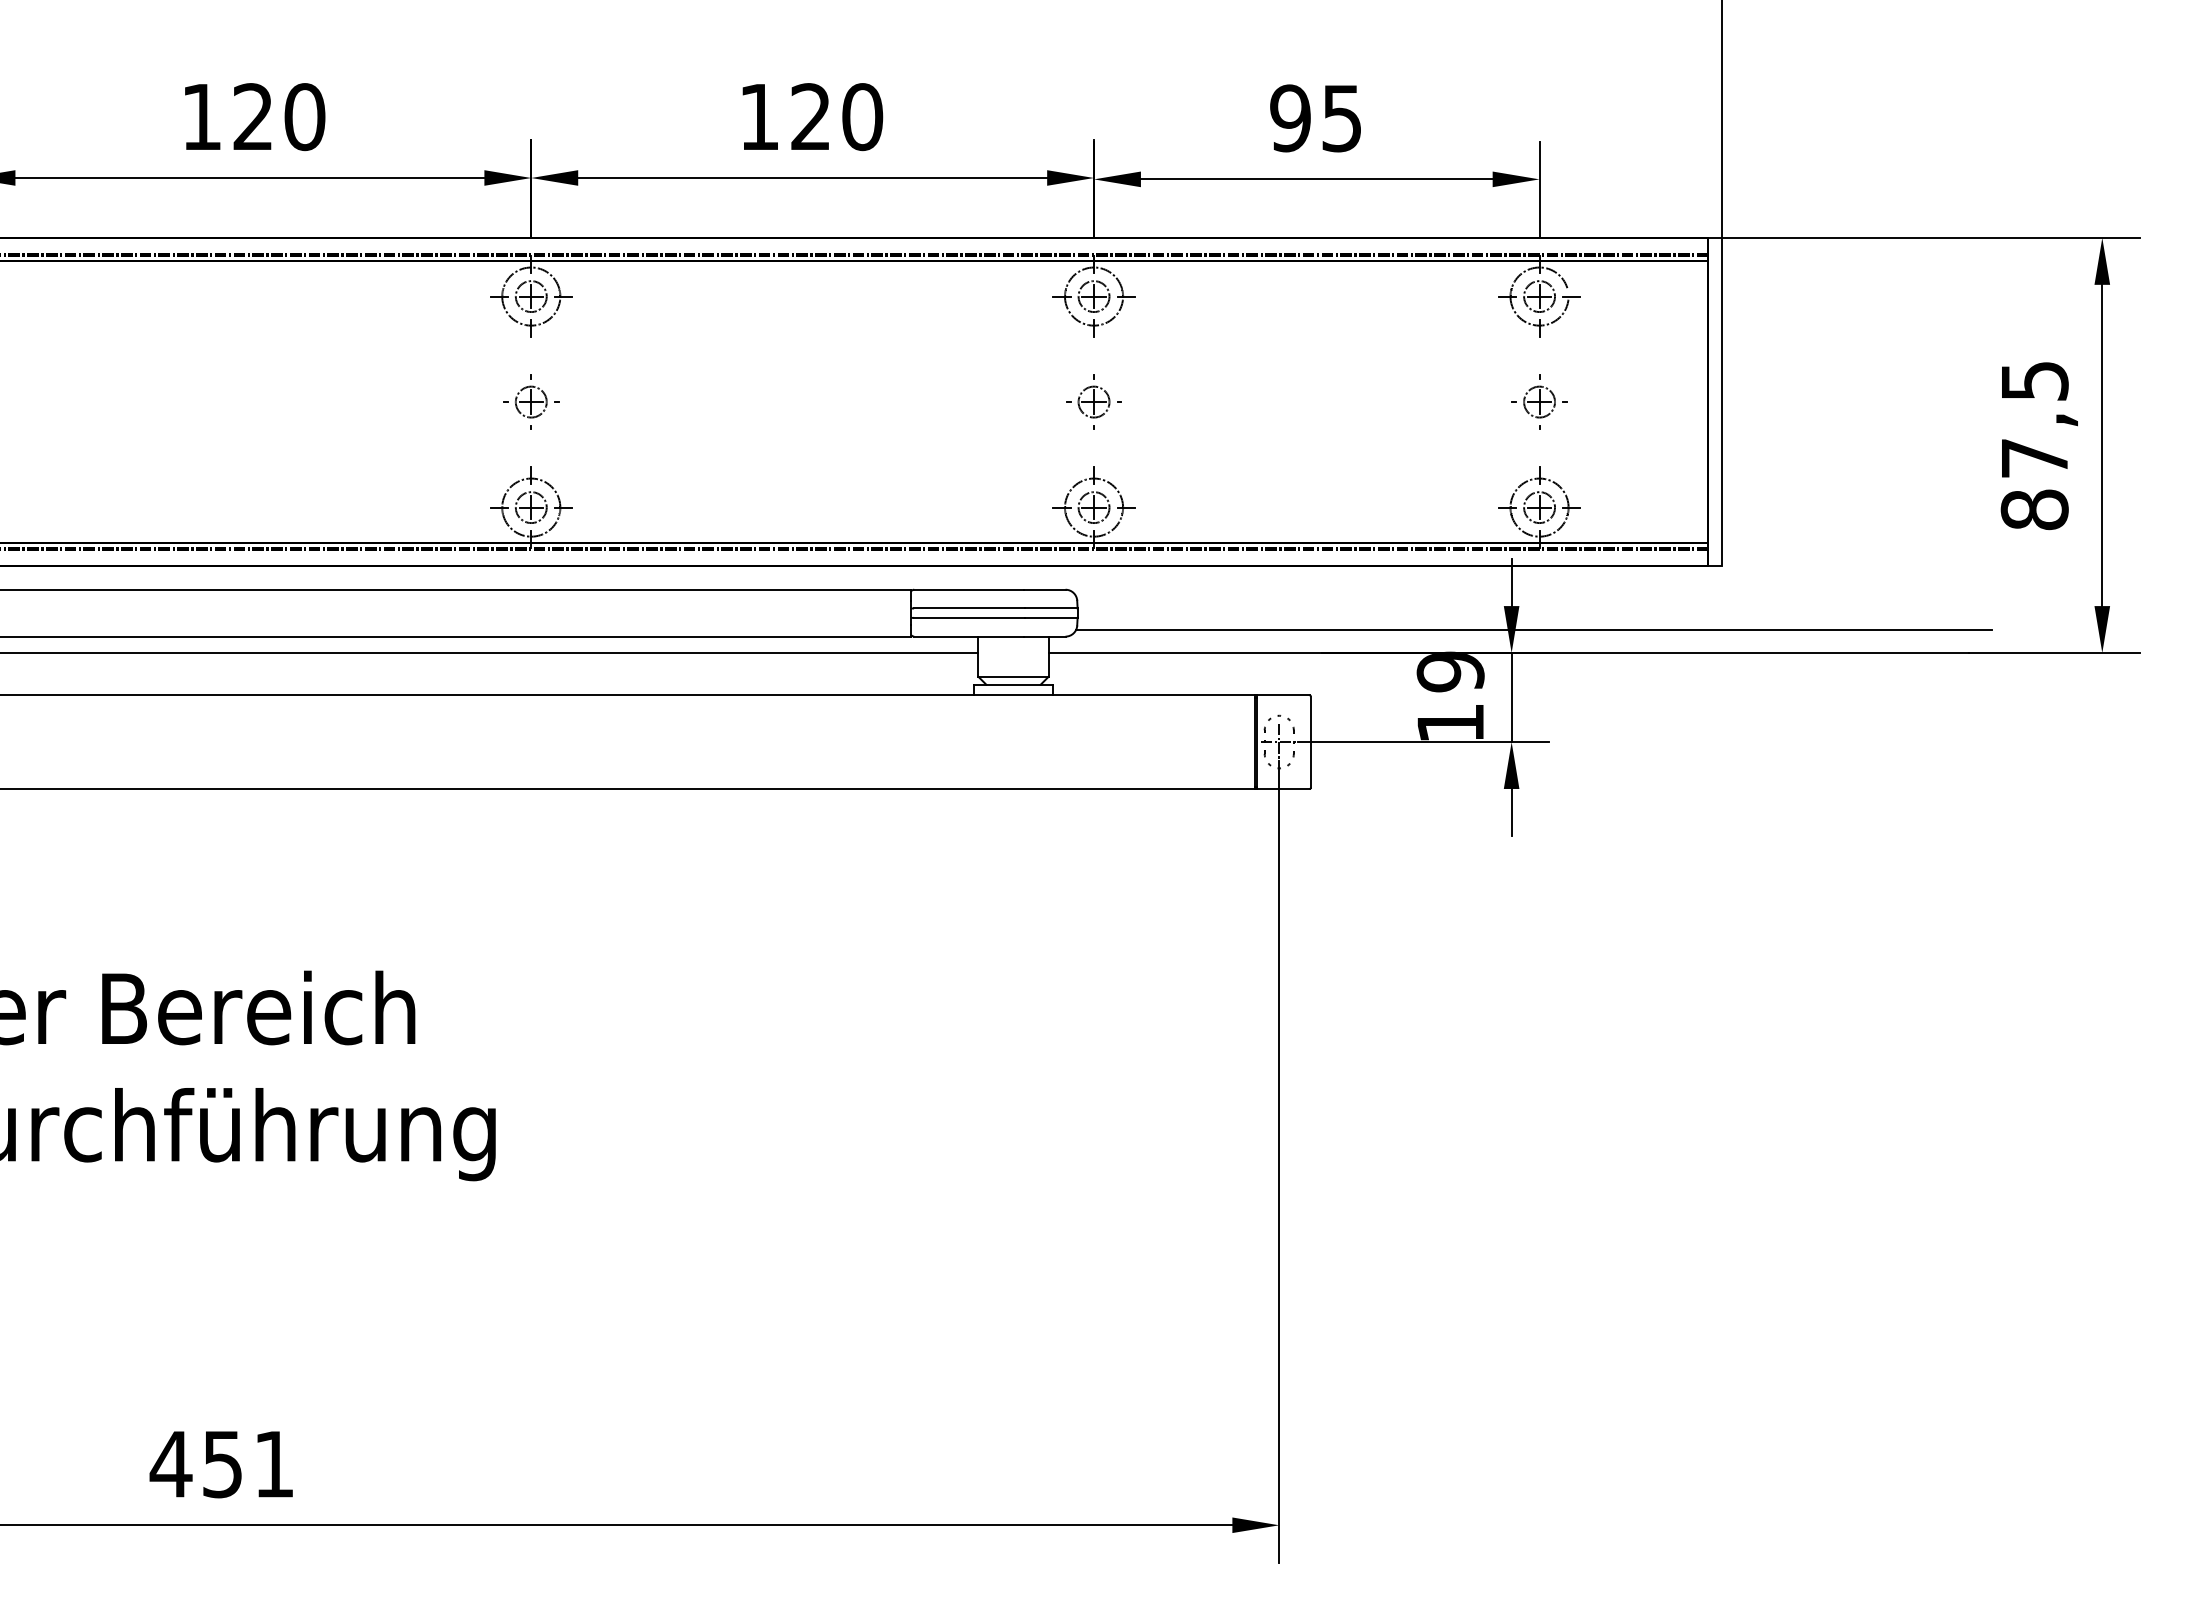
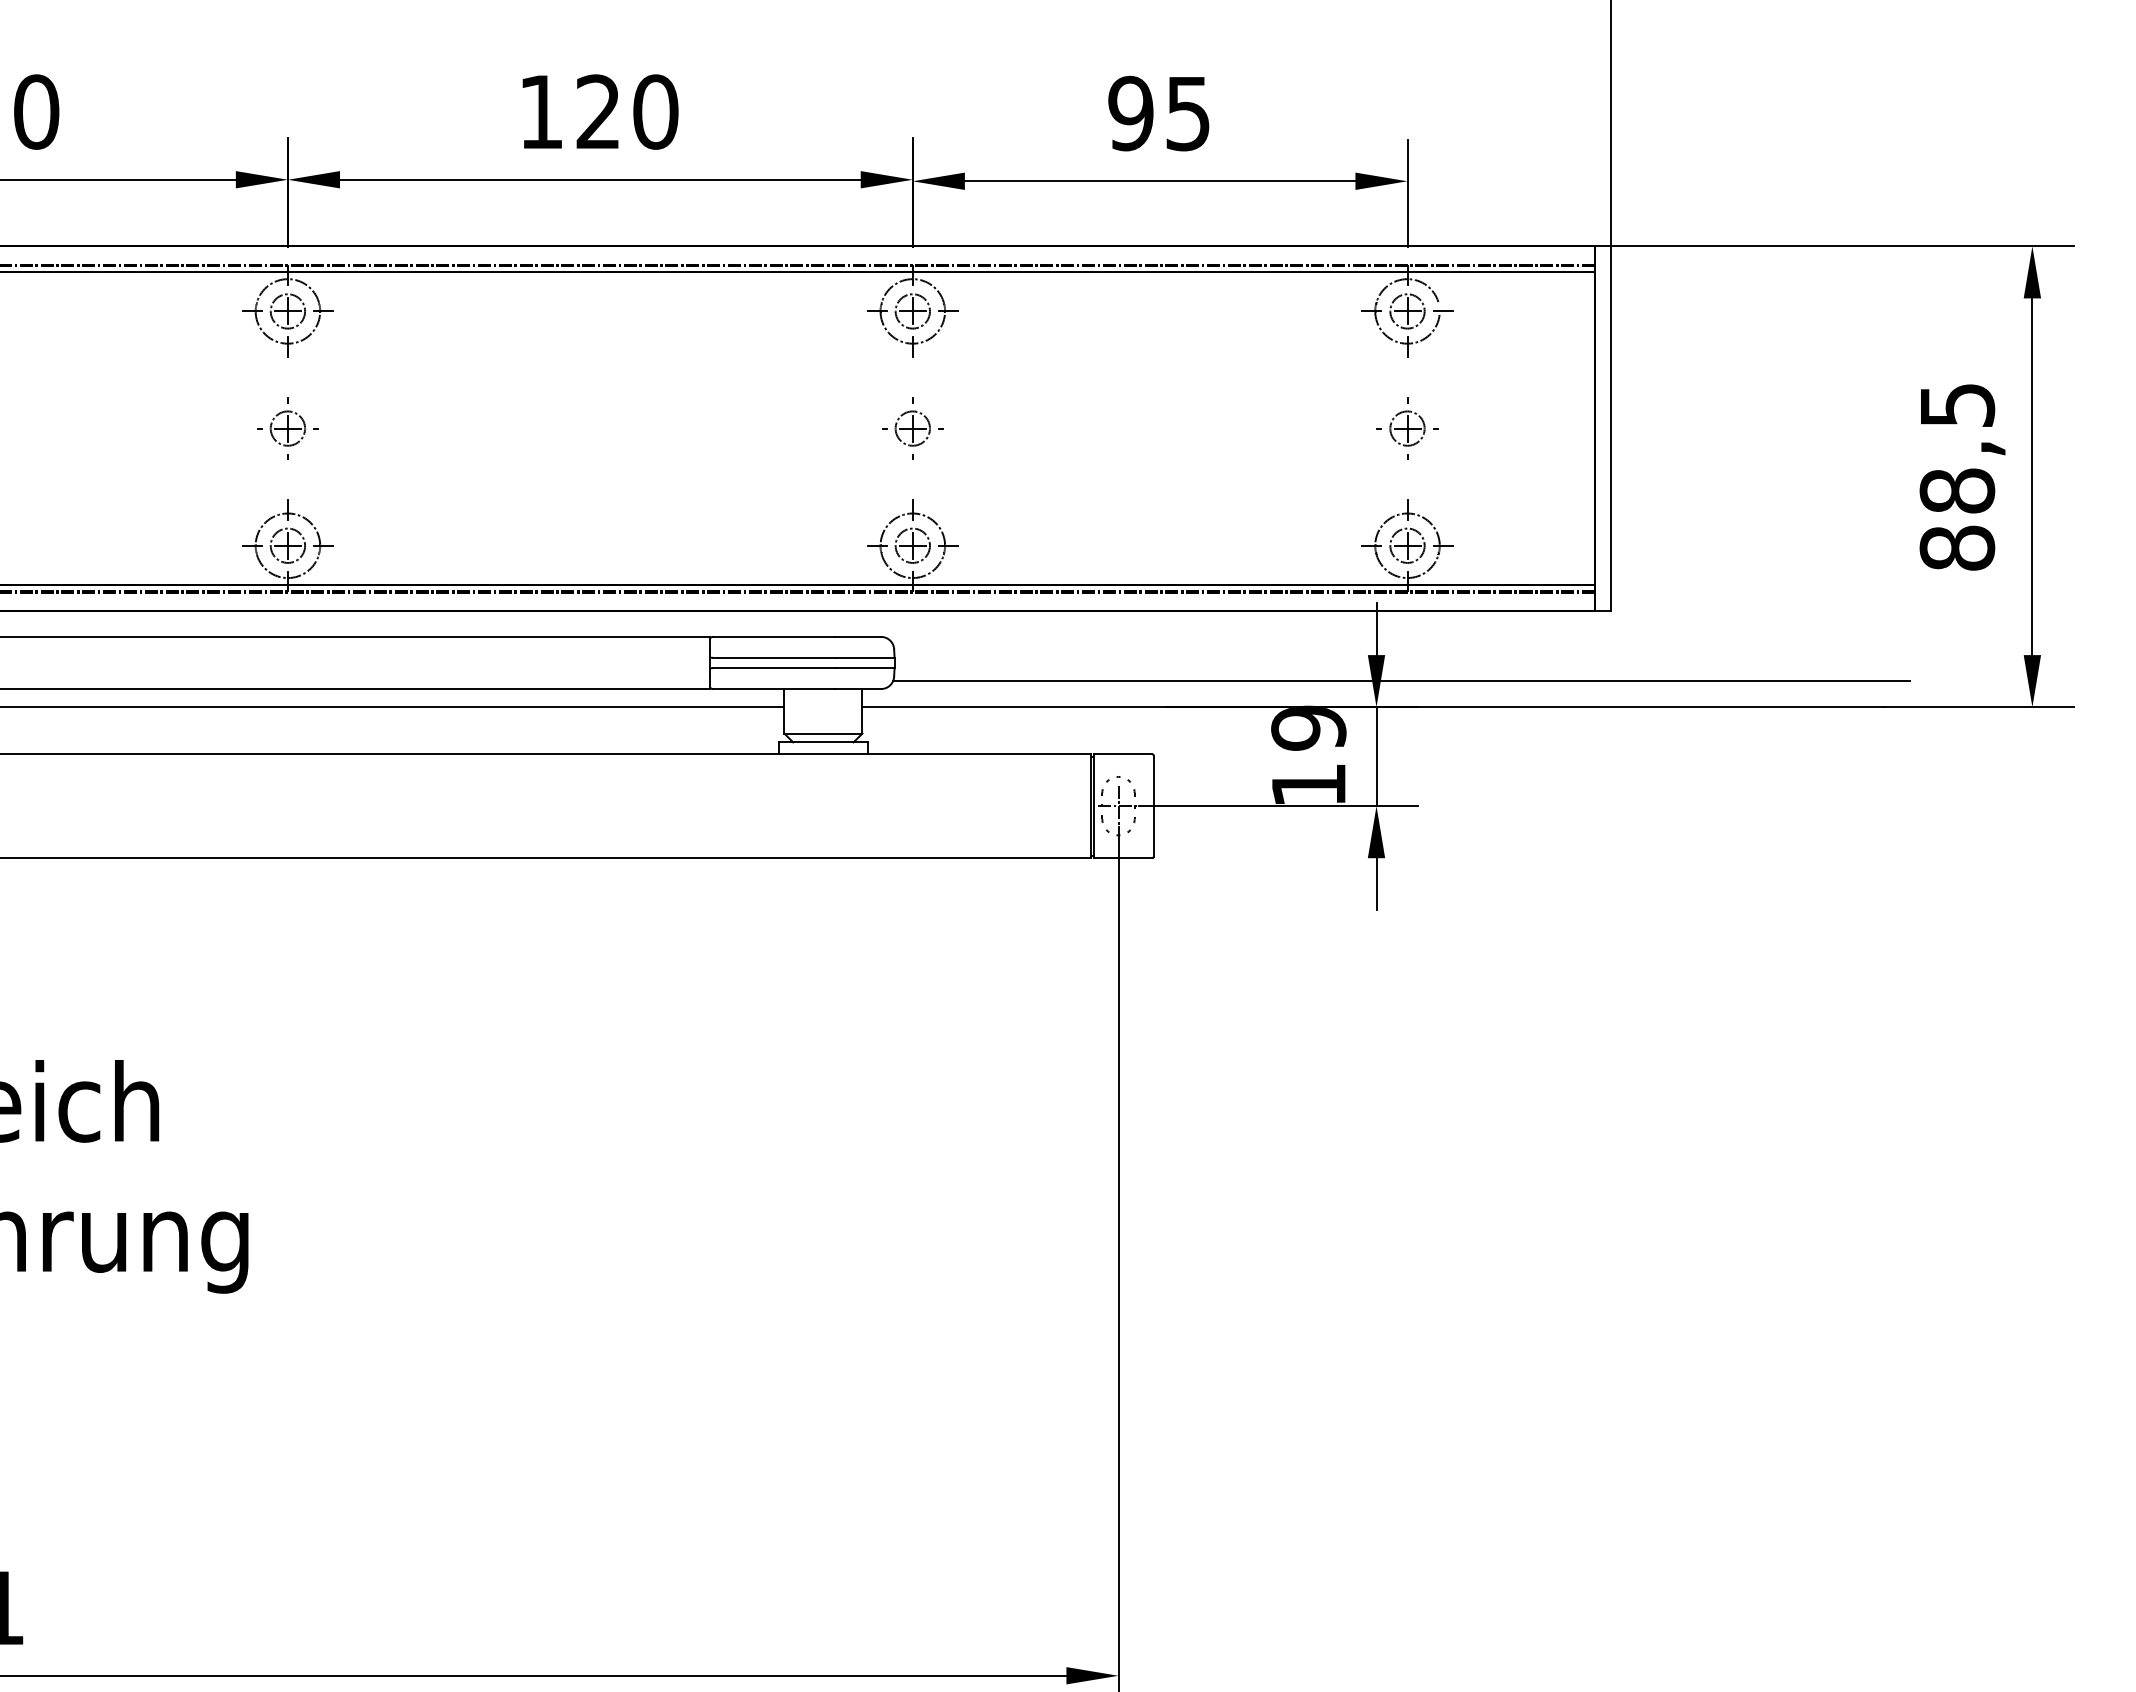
text: (2034, 458) -> (1957, 491), 87,5 -> 88,5

